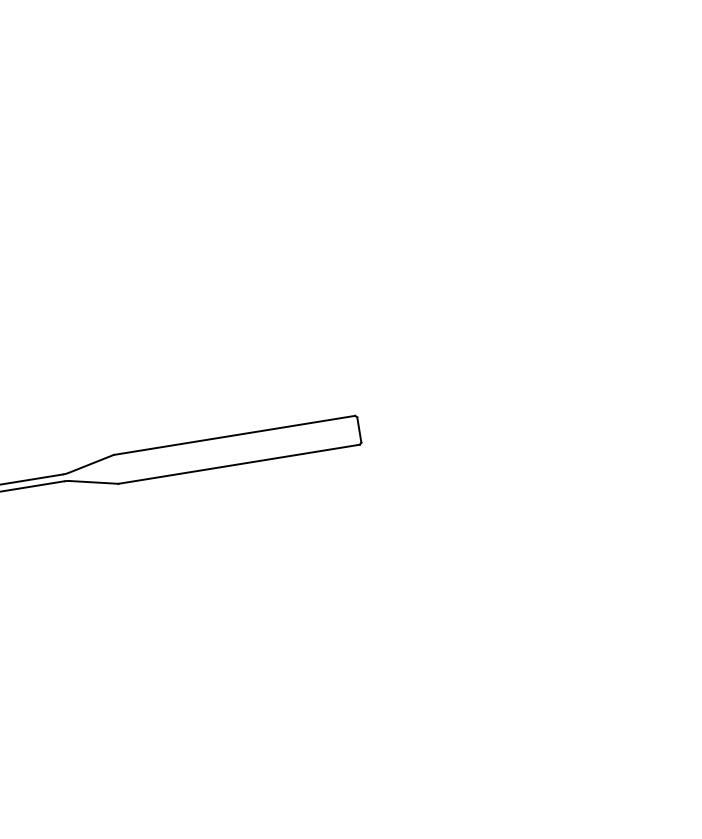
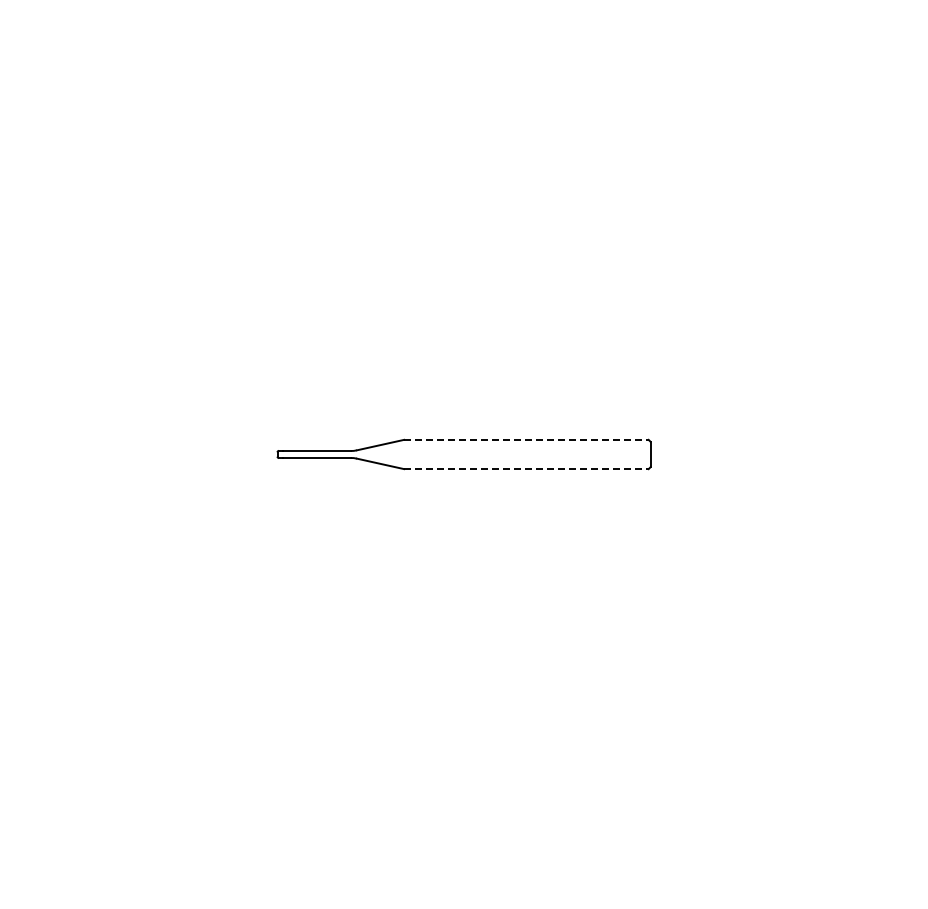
line: (234, 435) -> (526, 439), solid -> dashed
line: (239, 464) -> (526, 469), solid -> dashed

